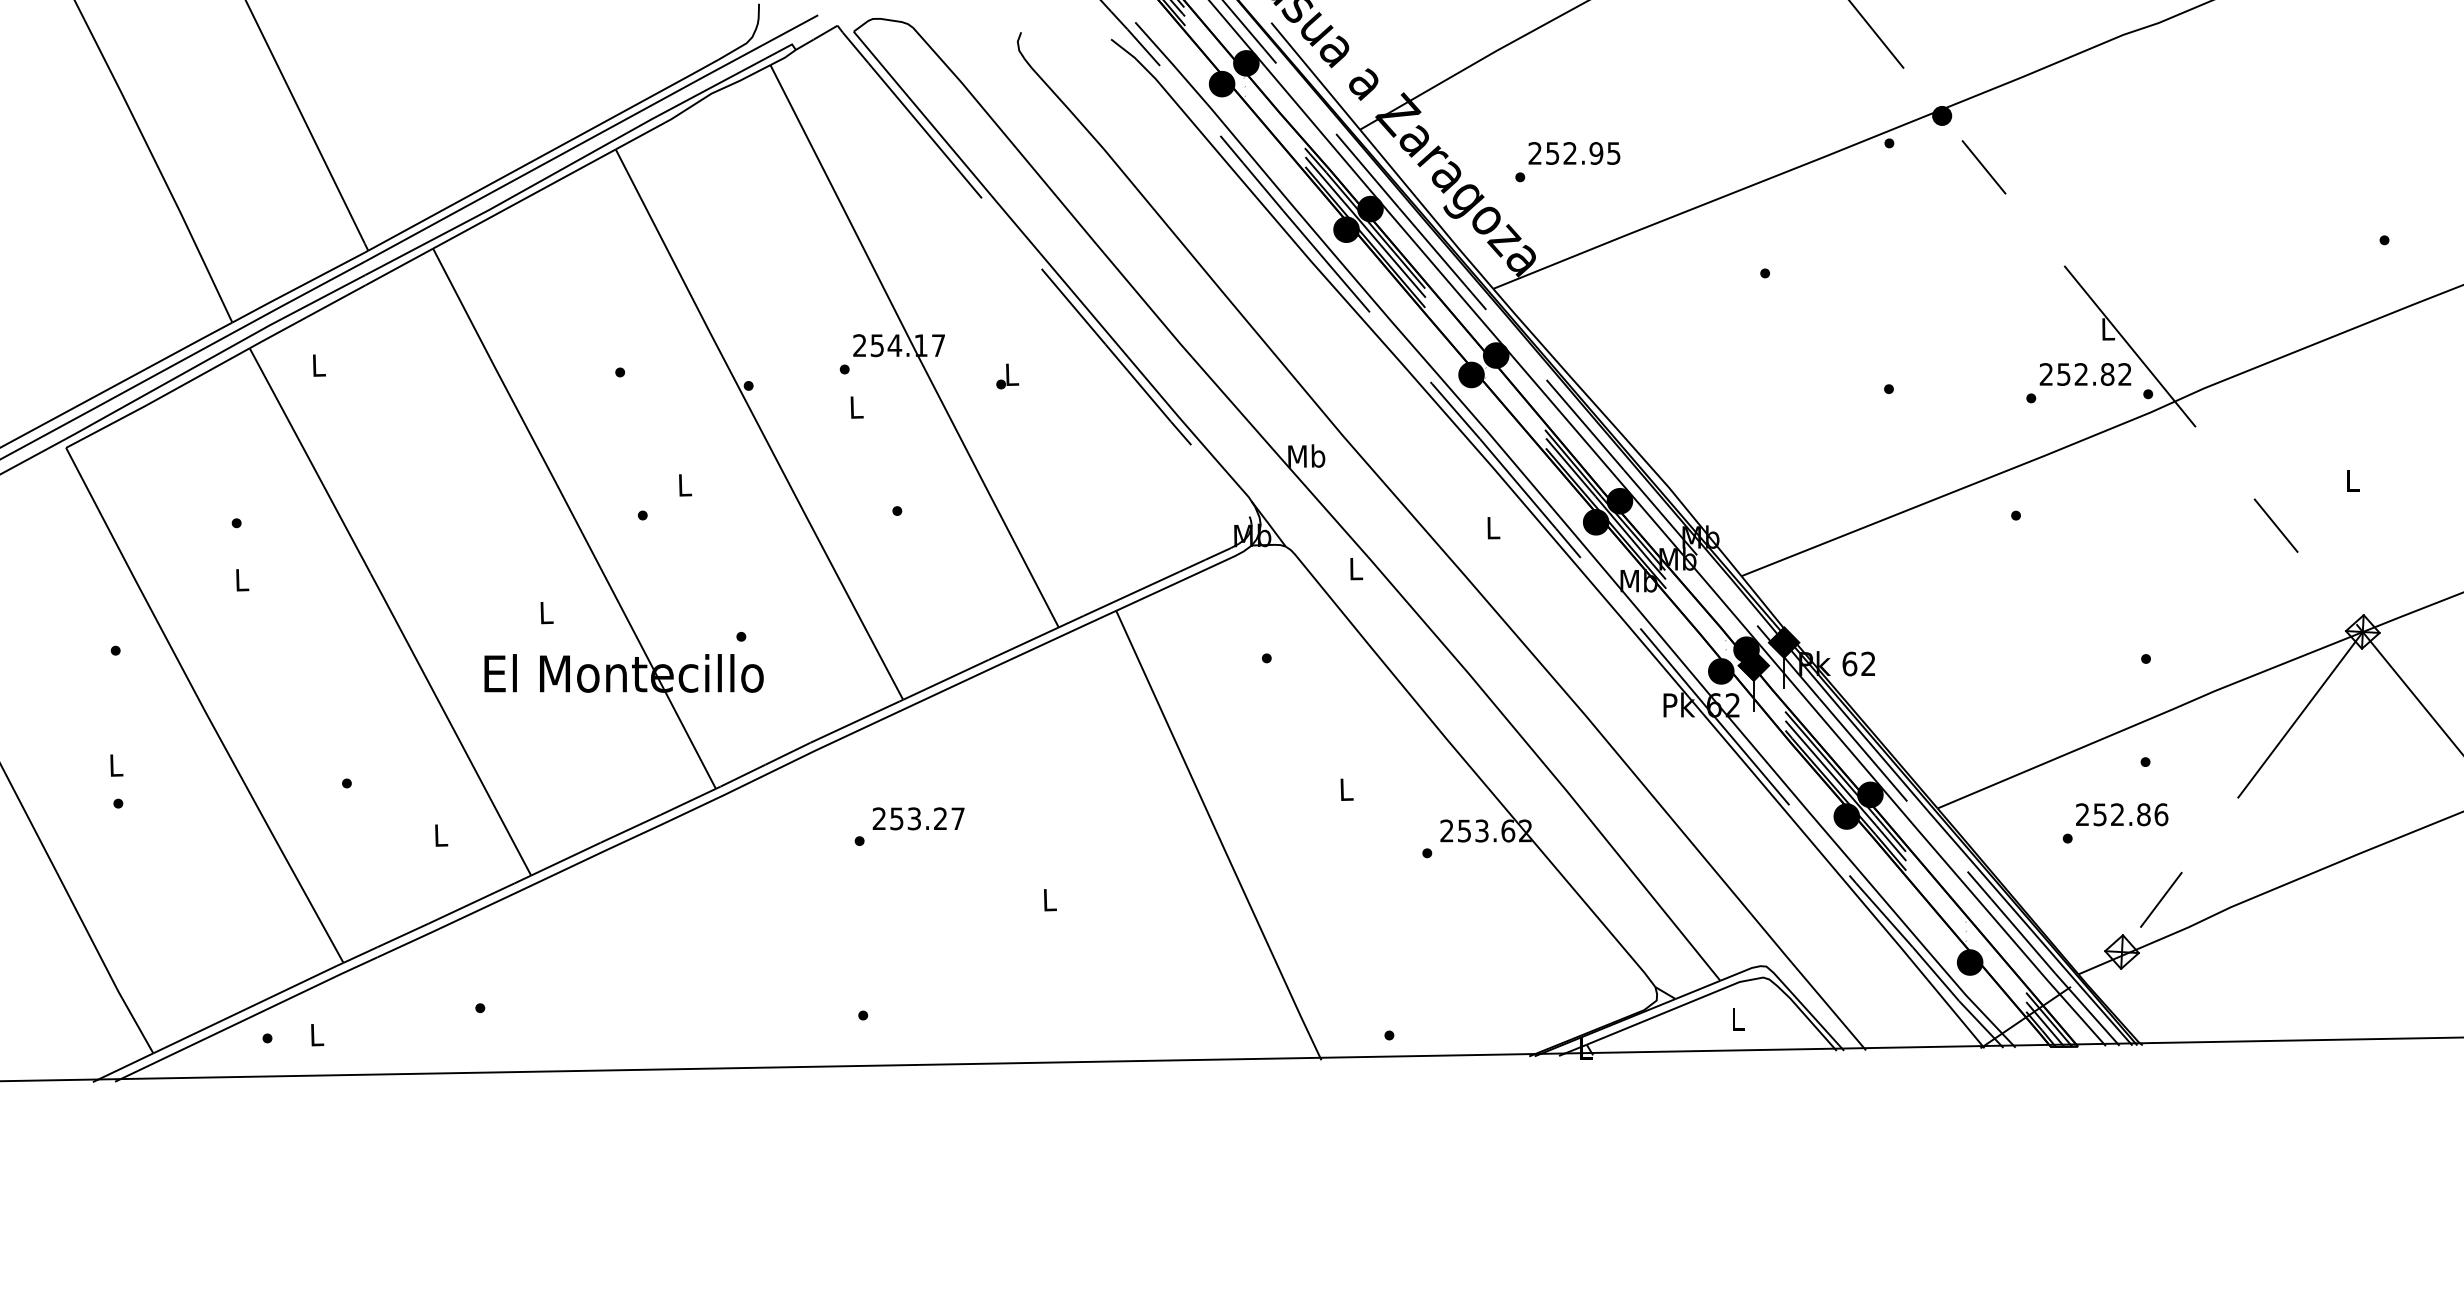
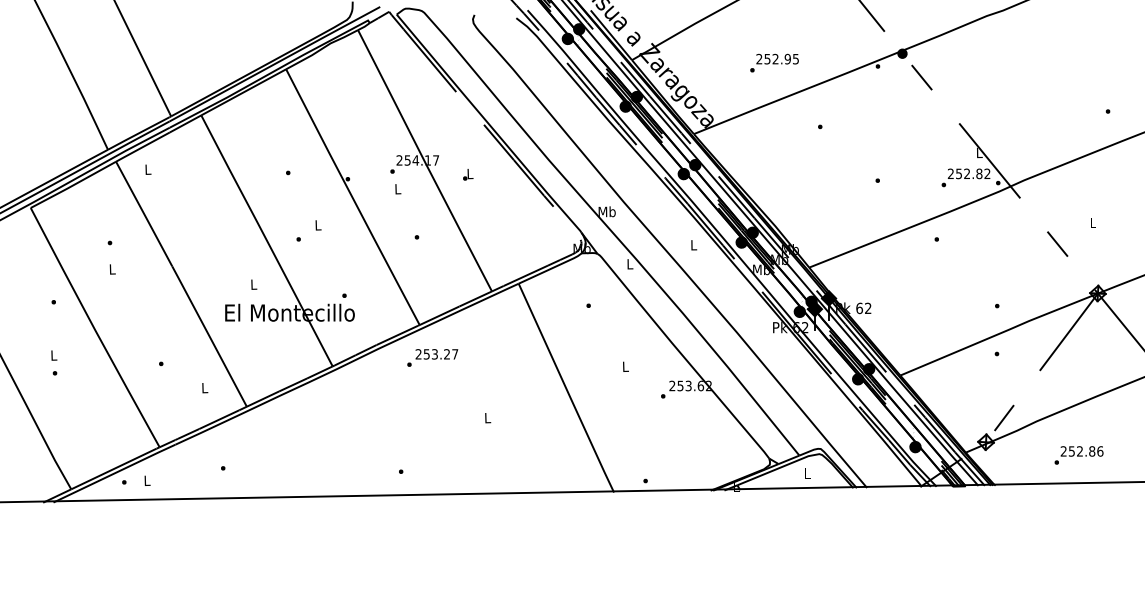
text: (1567, 160) -> (774, 62), moved
text: (2114, 823) -> (1078, 455), moved
text: (909, 825) -> (432, 357), moved

